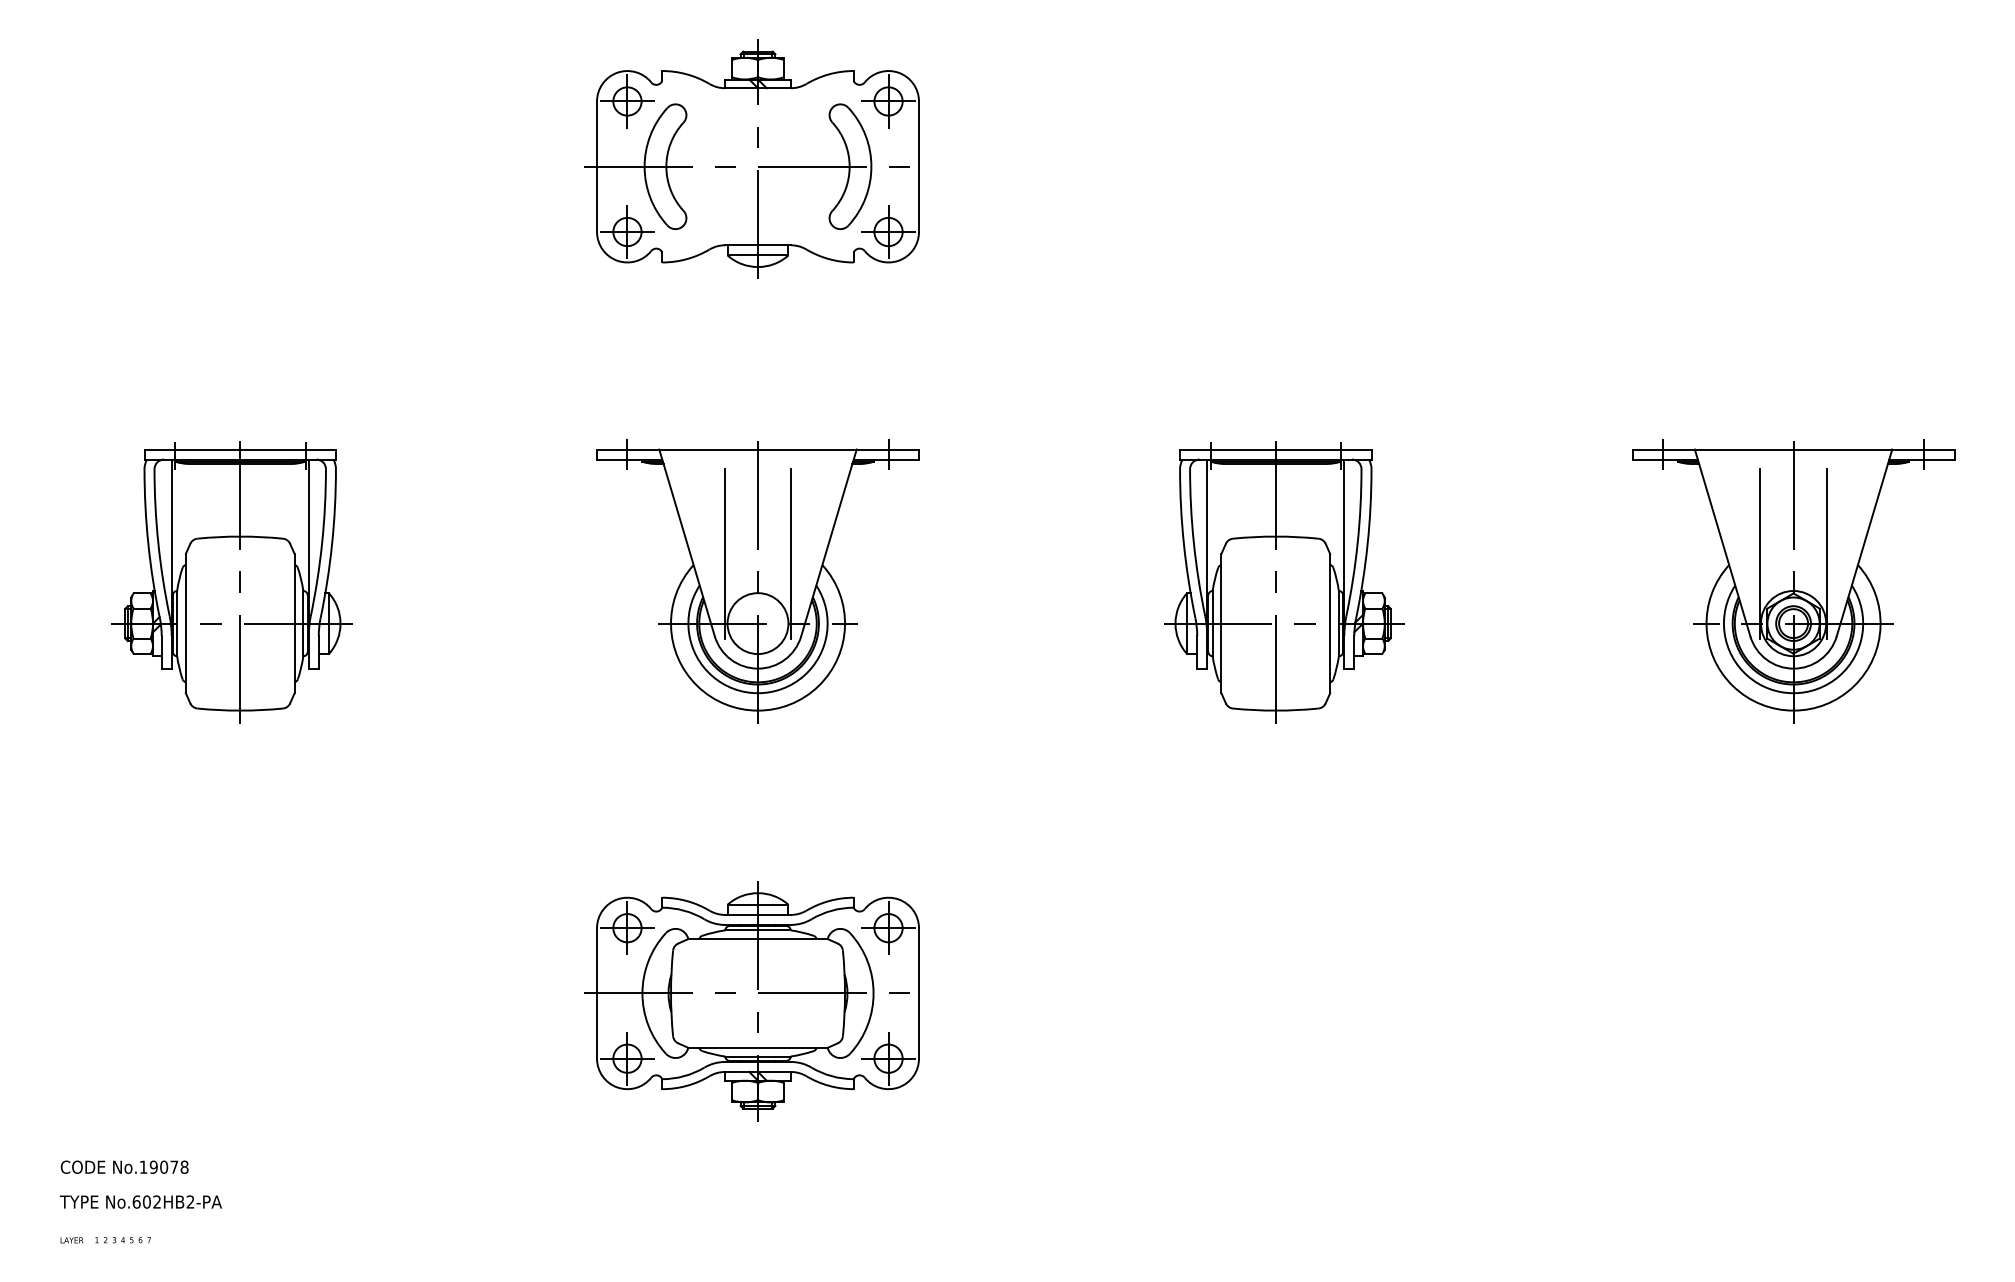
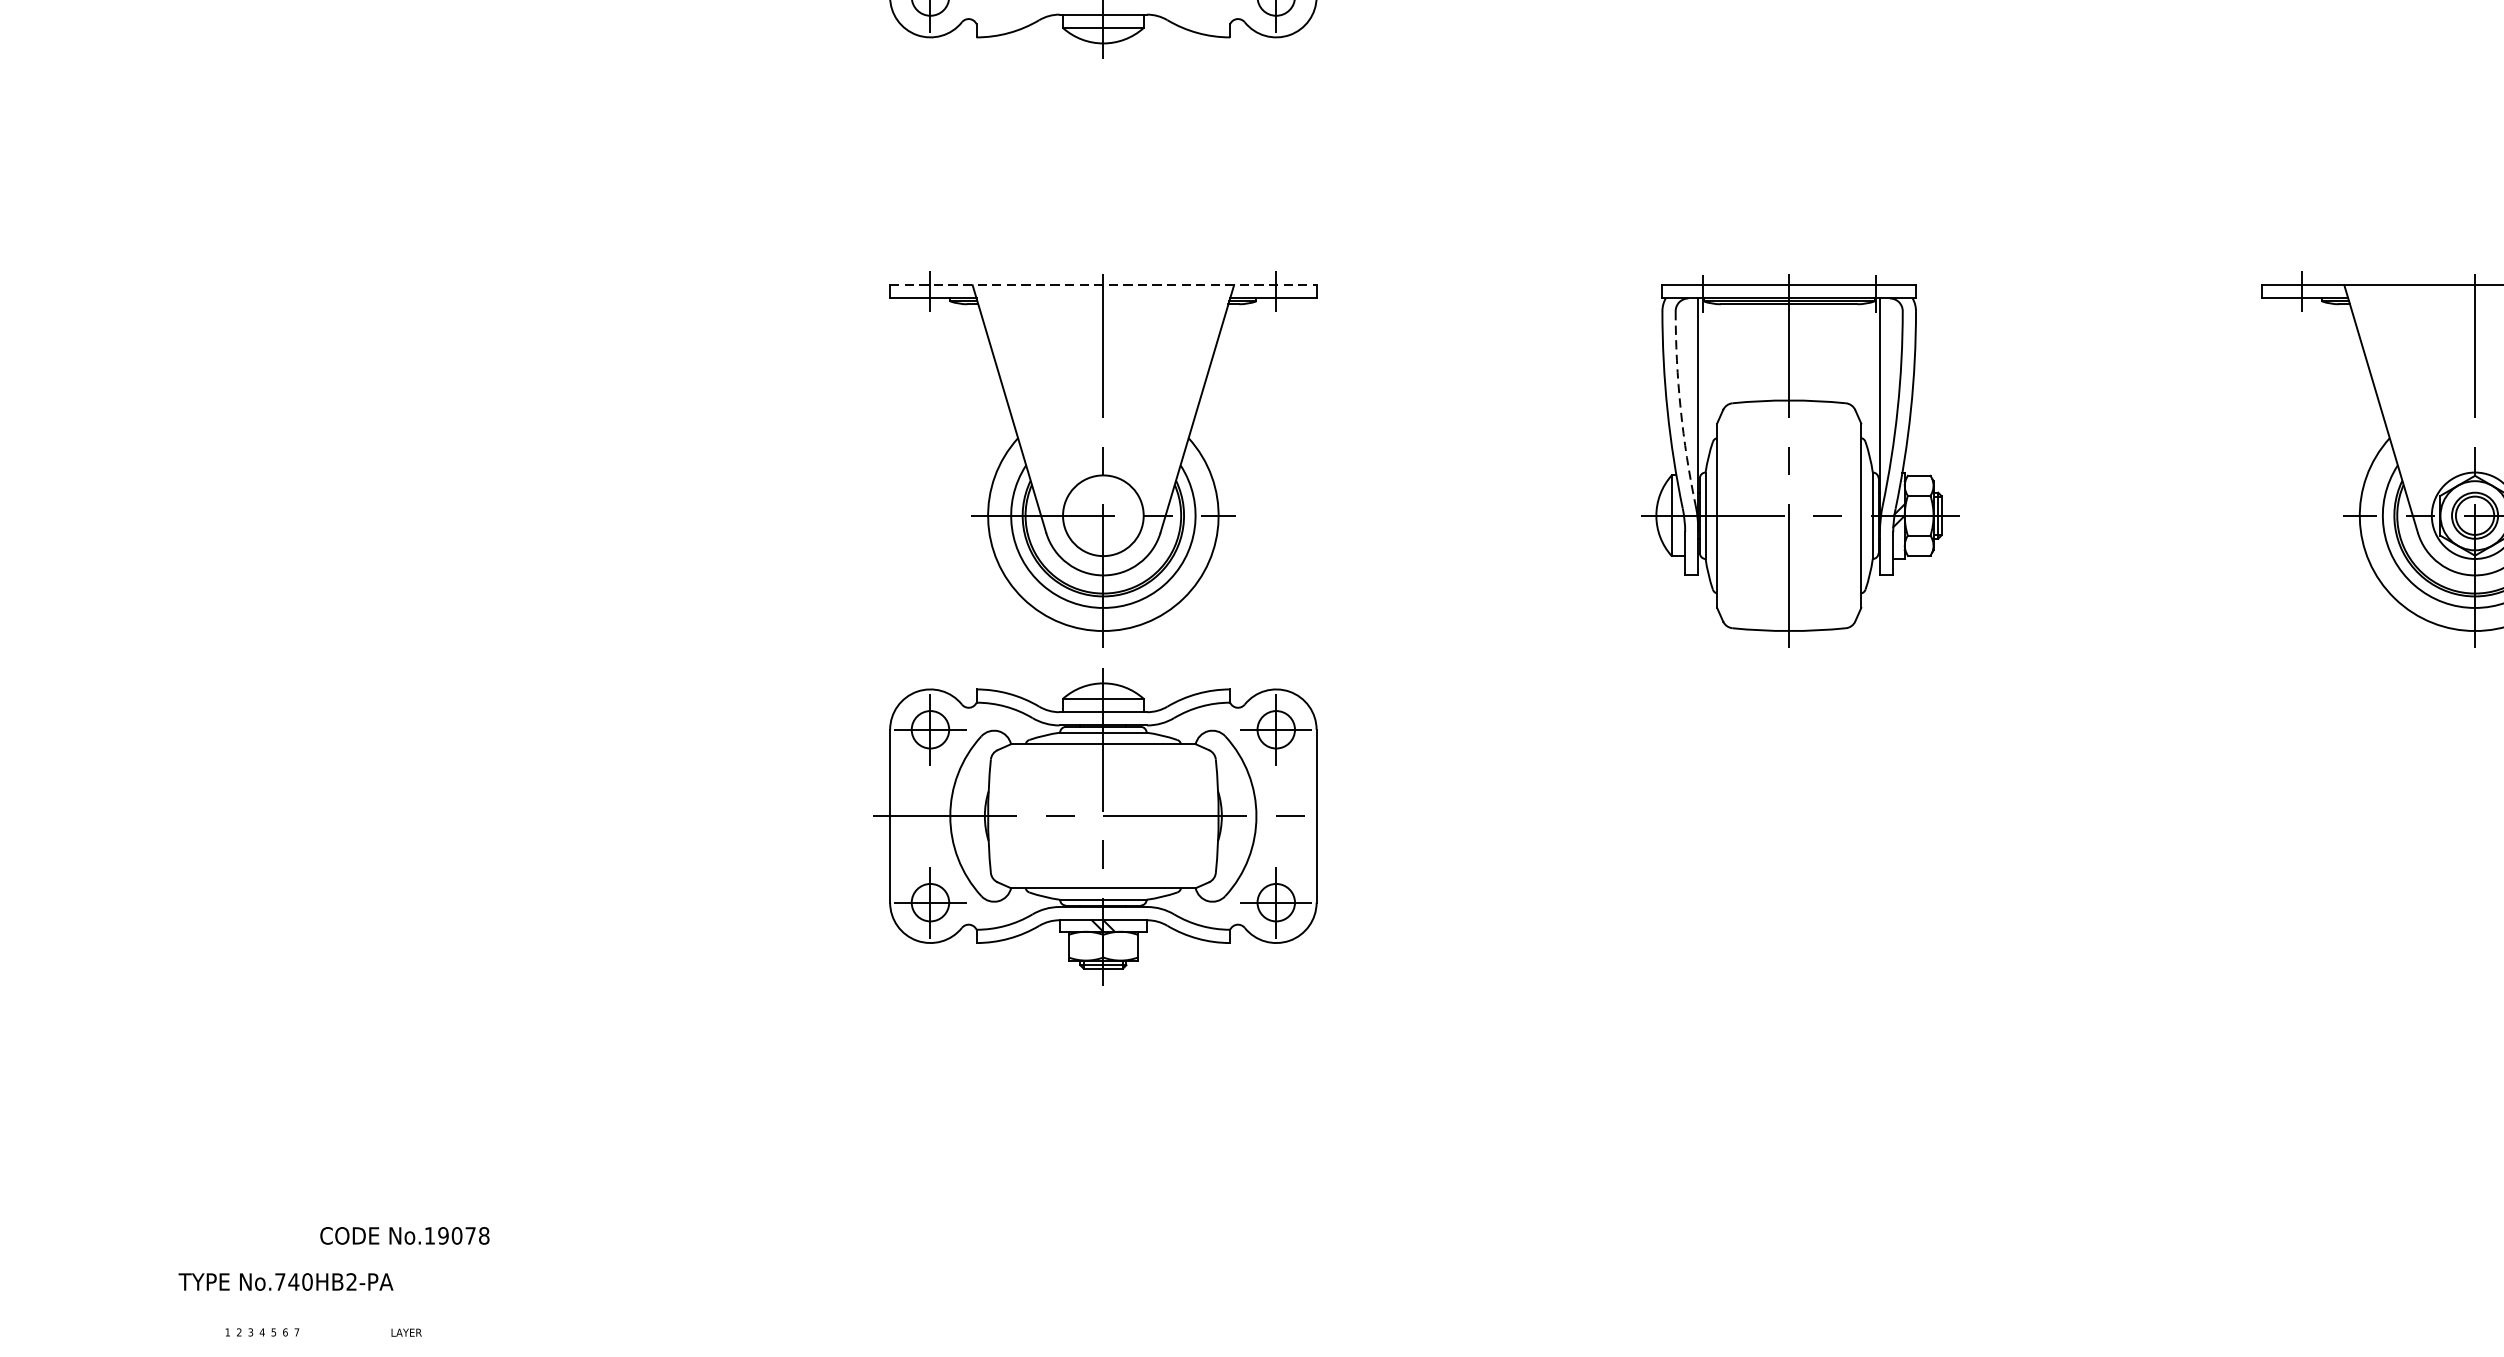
line: (758, 449) -> (1104, 285), solid -> dashed
arc: (1193, 543) -> (1680, 409), solid -> dashed
line: (724, 553) -> (1058, 422), removed
line: (791, 553) -> (1147, 422), removed
line: (1760, 553) -> (2431, 422), removed
part: (231, 582) -> (405, 461), removed
part: (751, 1001) -> (1094, 826), moved
text: (124, 1166) -> (404, 1234), moved
text: (146, 1201) -> (293, 1281), No.602HB2-PA -> No.740HB2-PA
text: (71, 1240) -> (405, 1332), moved

